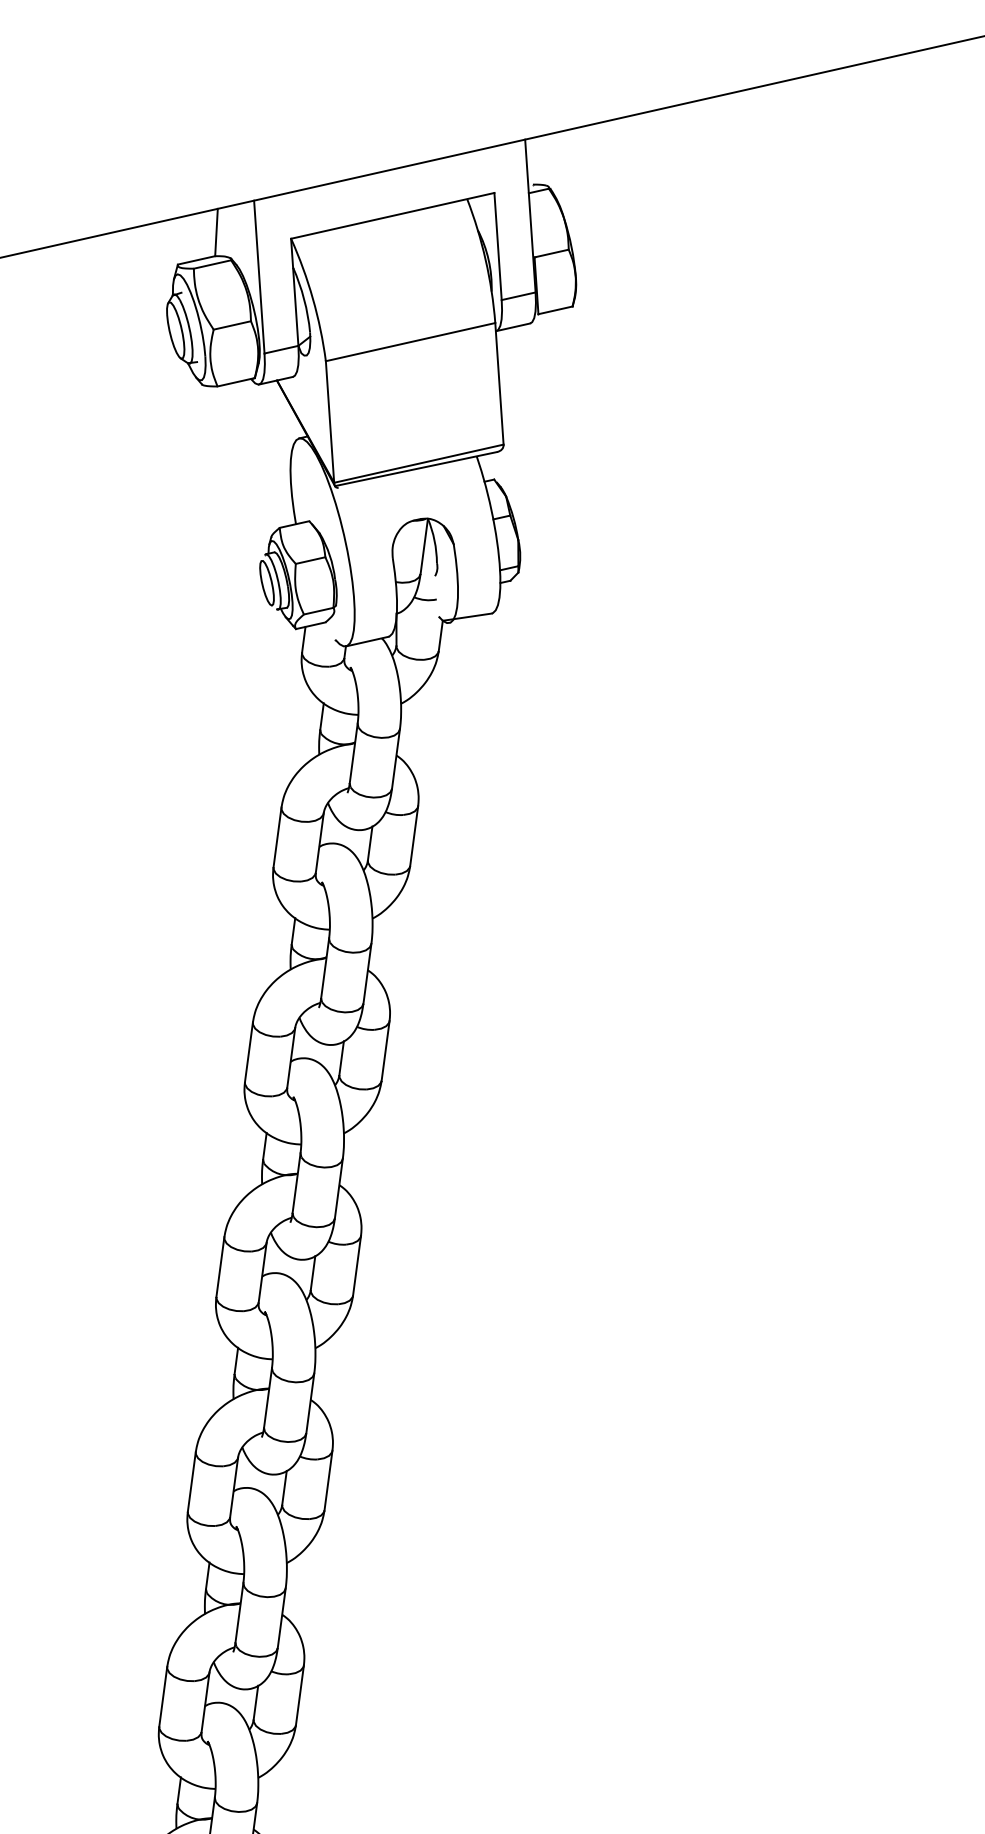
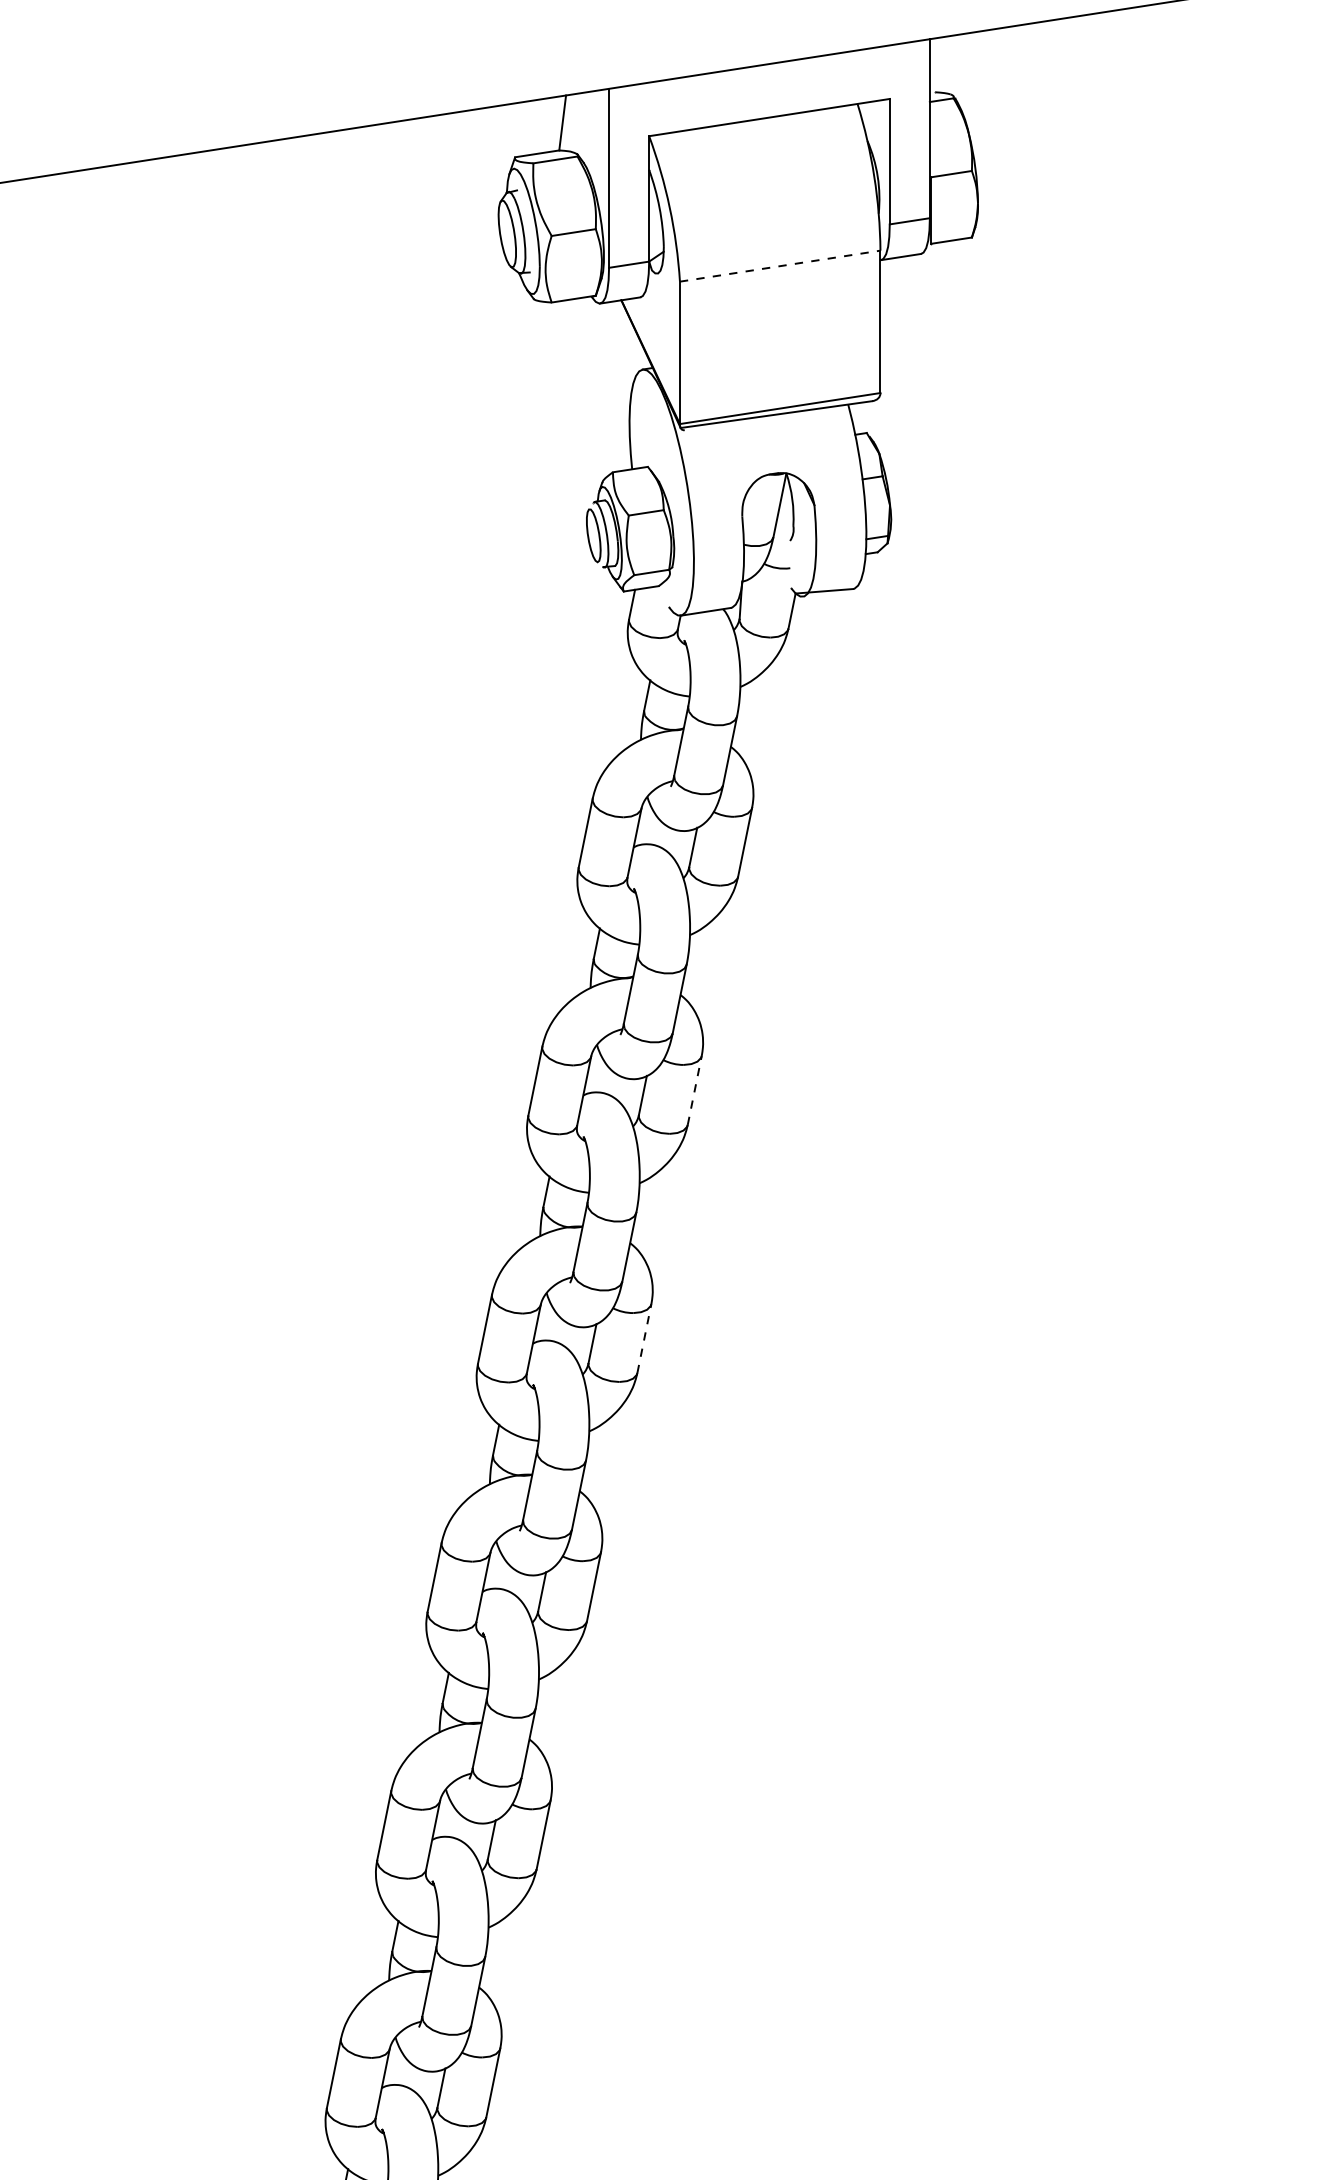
line: (410, 342) -> (780, 266), solid -> dashed
line: (385, 1050) -> (694, 1089), solid -> dashed
line: (357, 1265) -> (644, 1338), solid -> dashed

